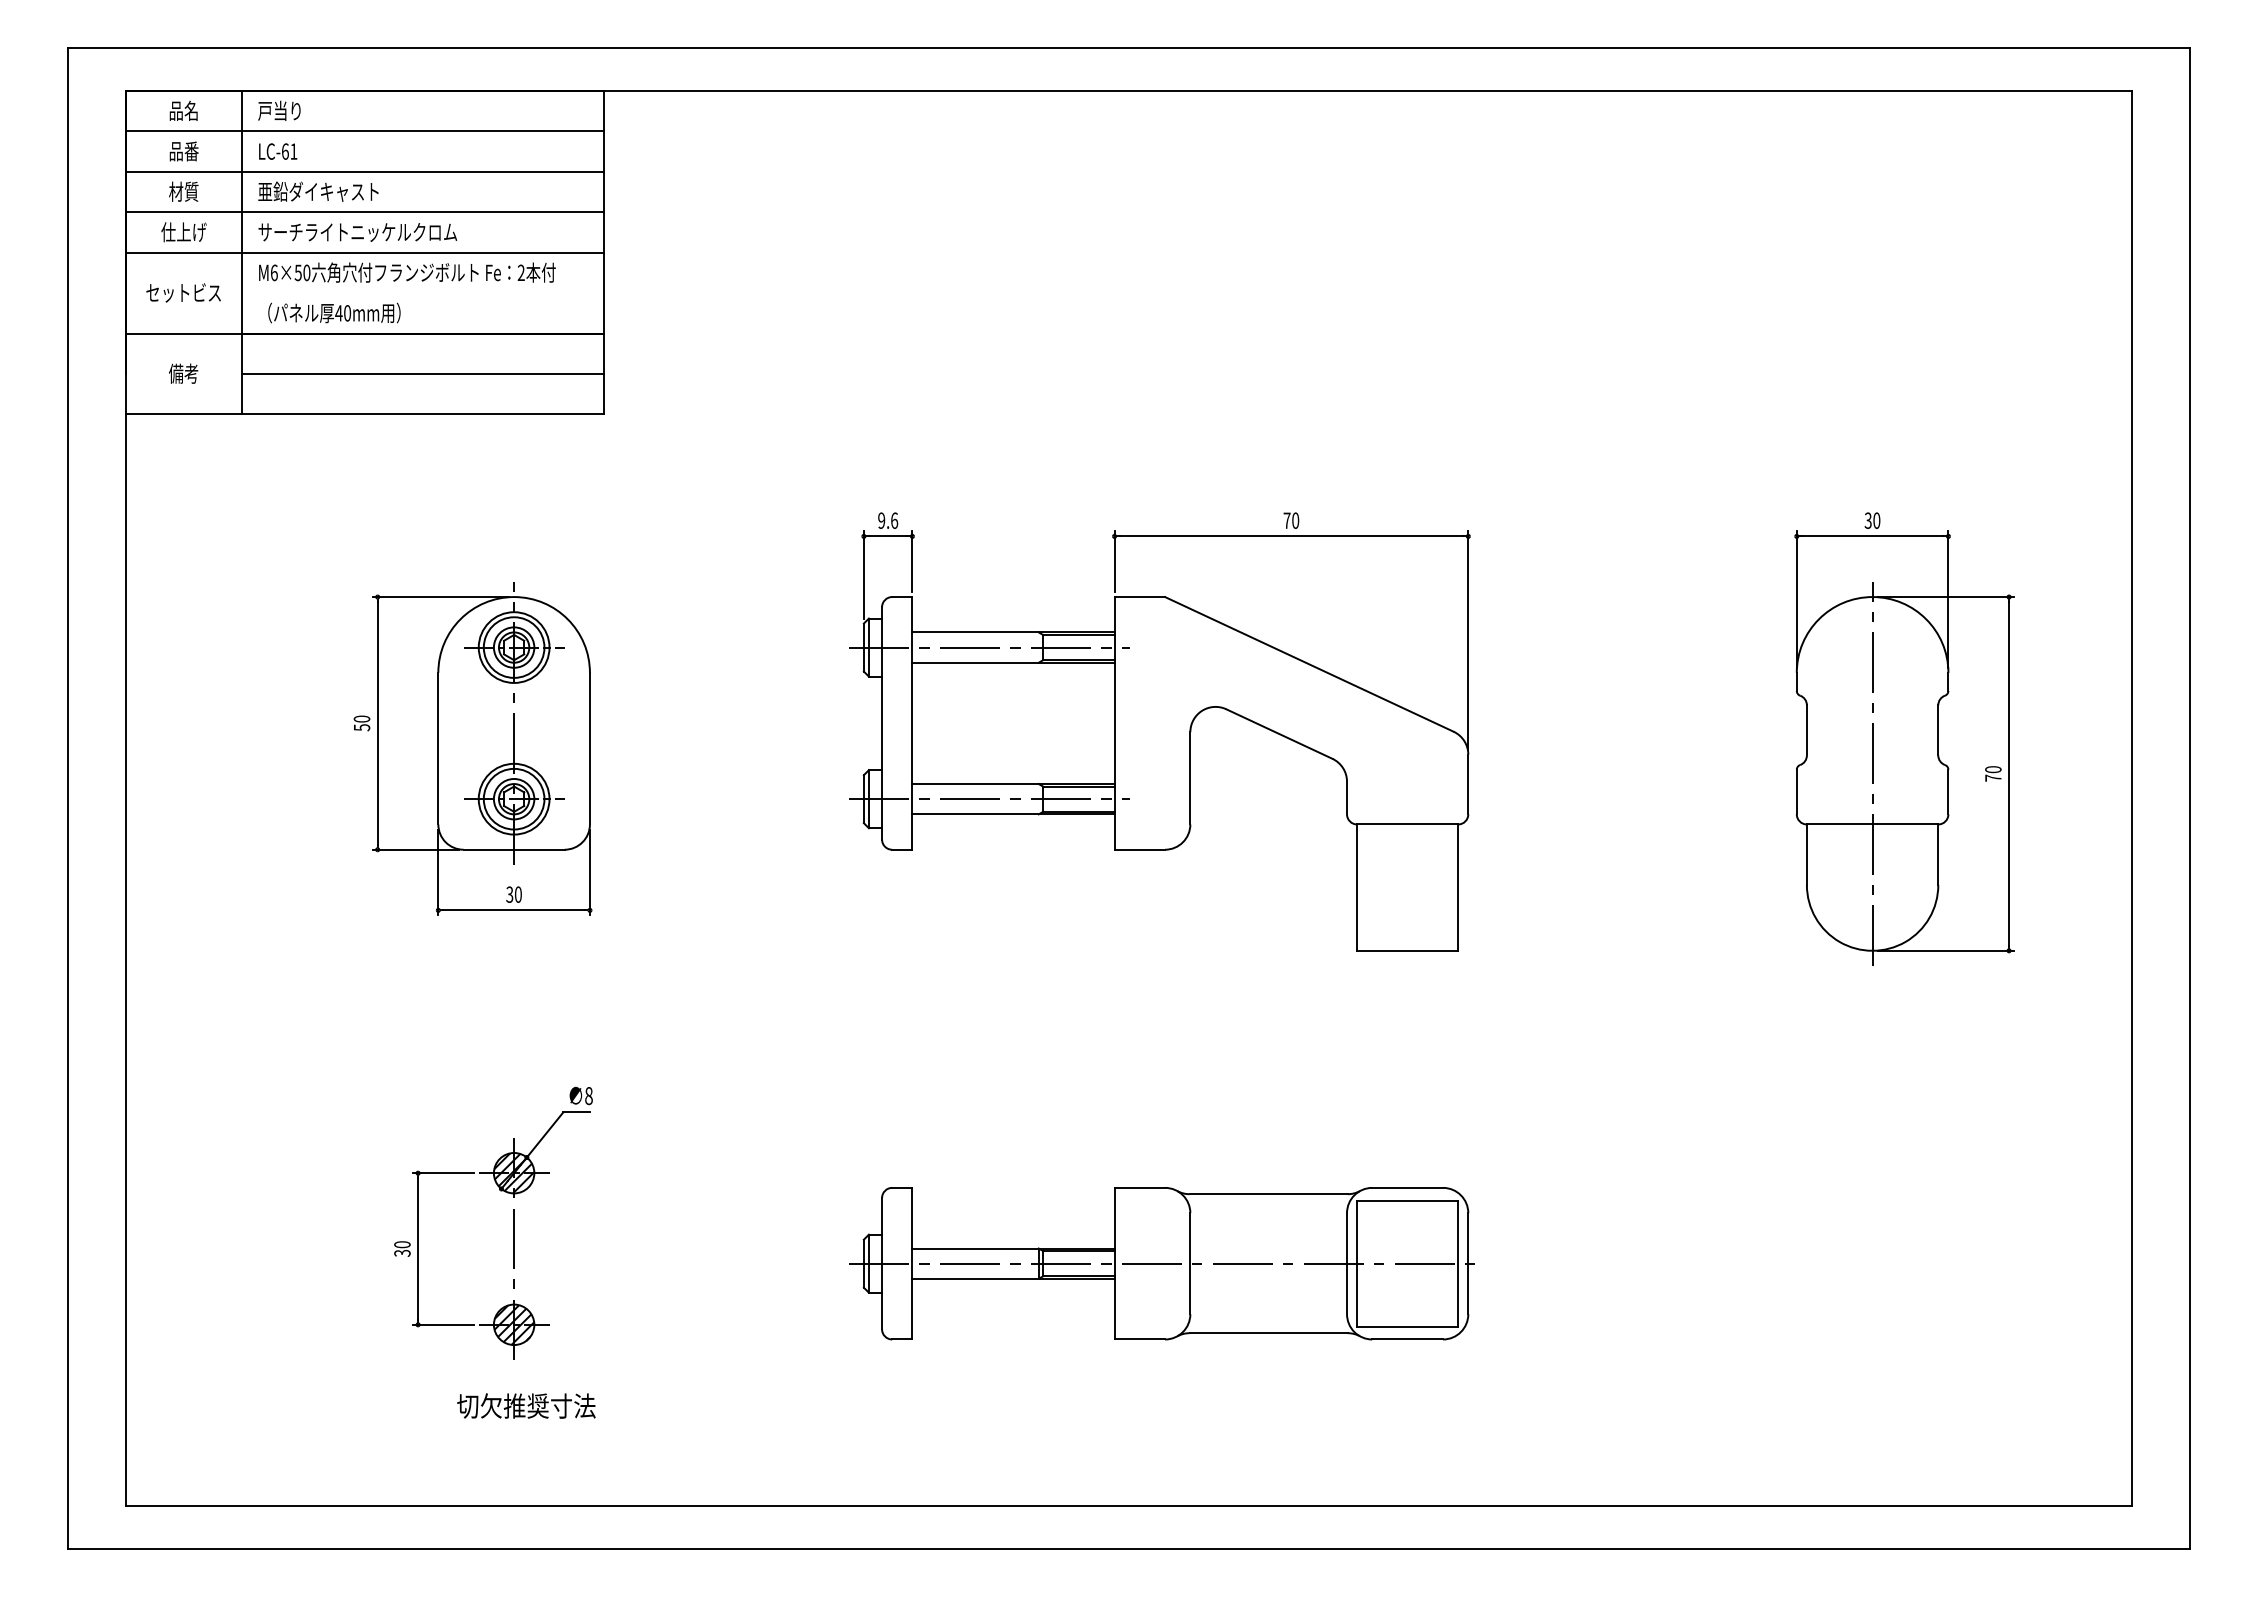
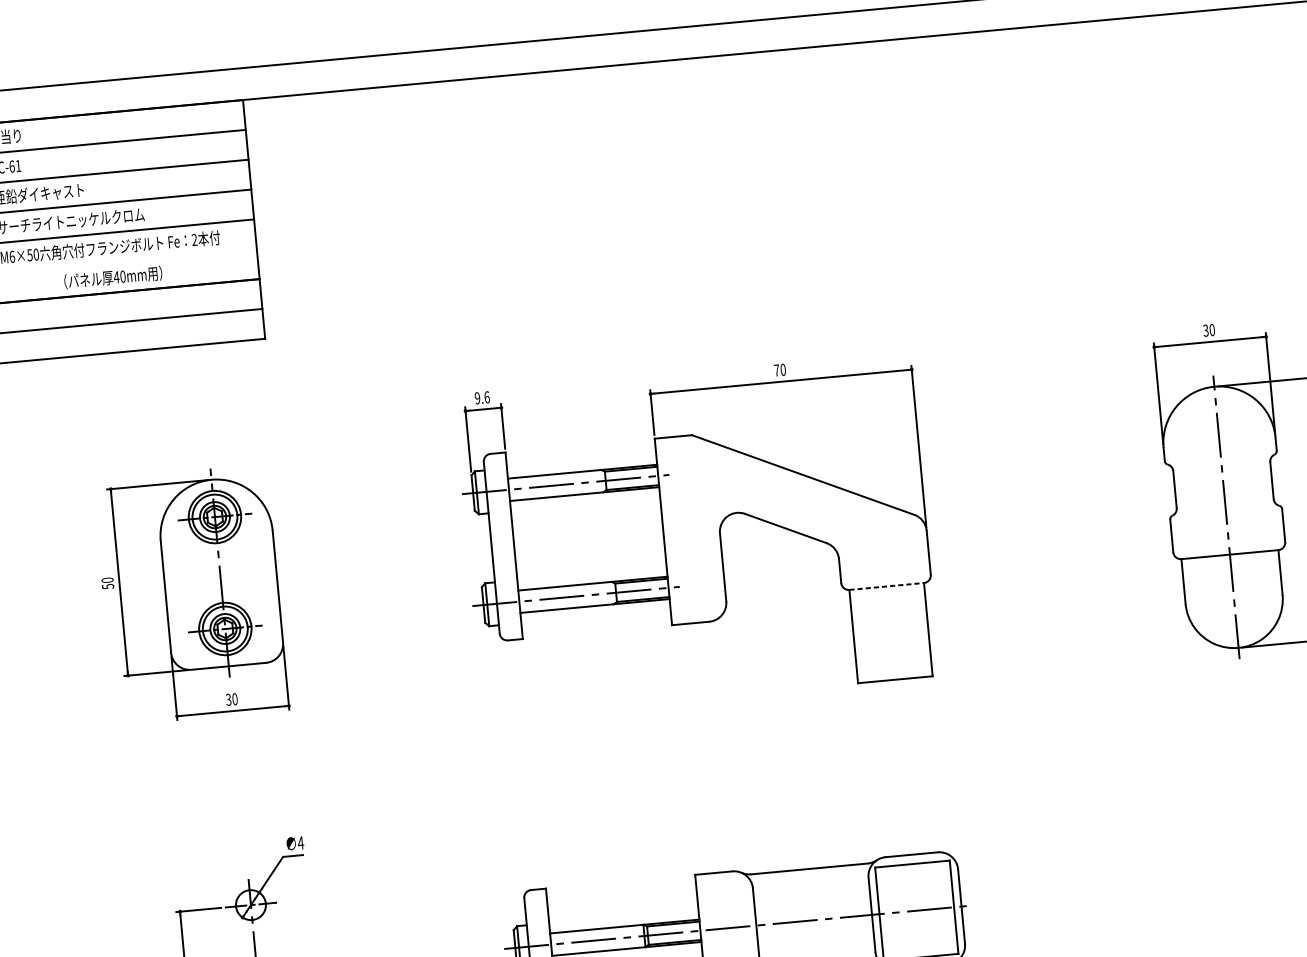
text: (334, 312) -> (113, 277), moved
line: (1407, 824) -> (886, 586), solid -> dashed
text: (588, 1096) -> (300, 843), 8 -> 4
hatch: (514, 1173) -> (251, 905), removed

